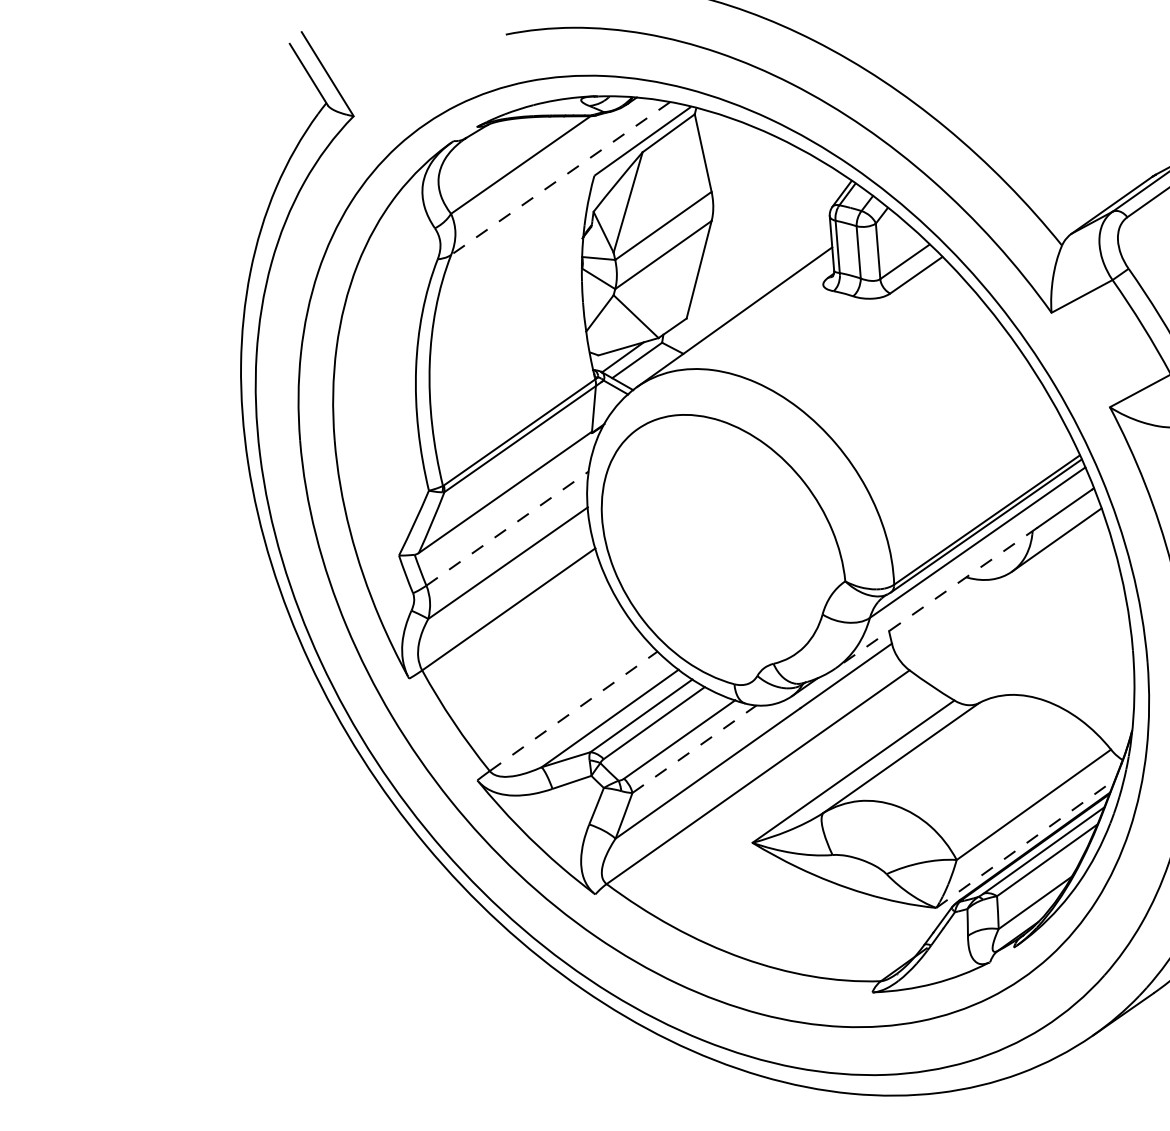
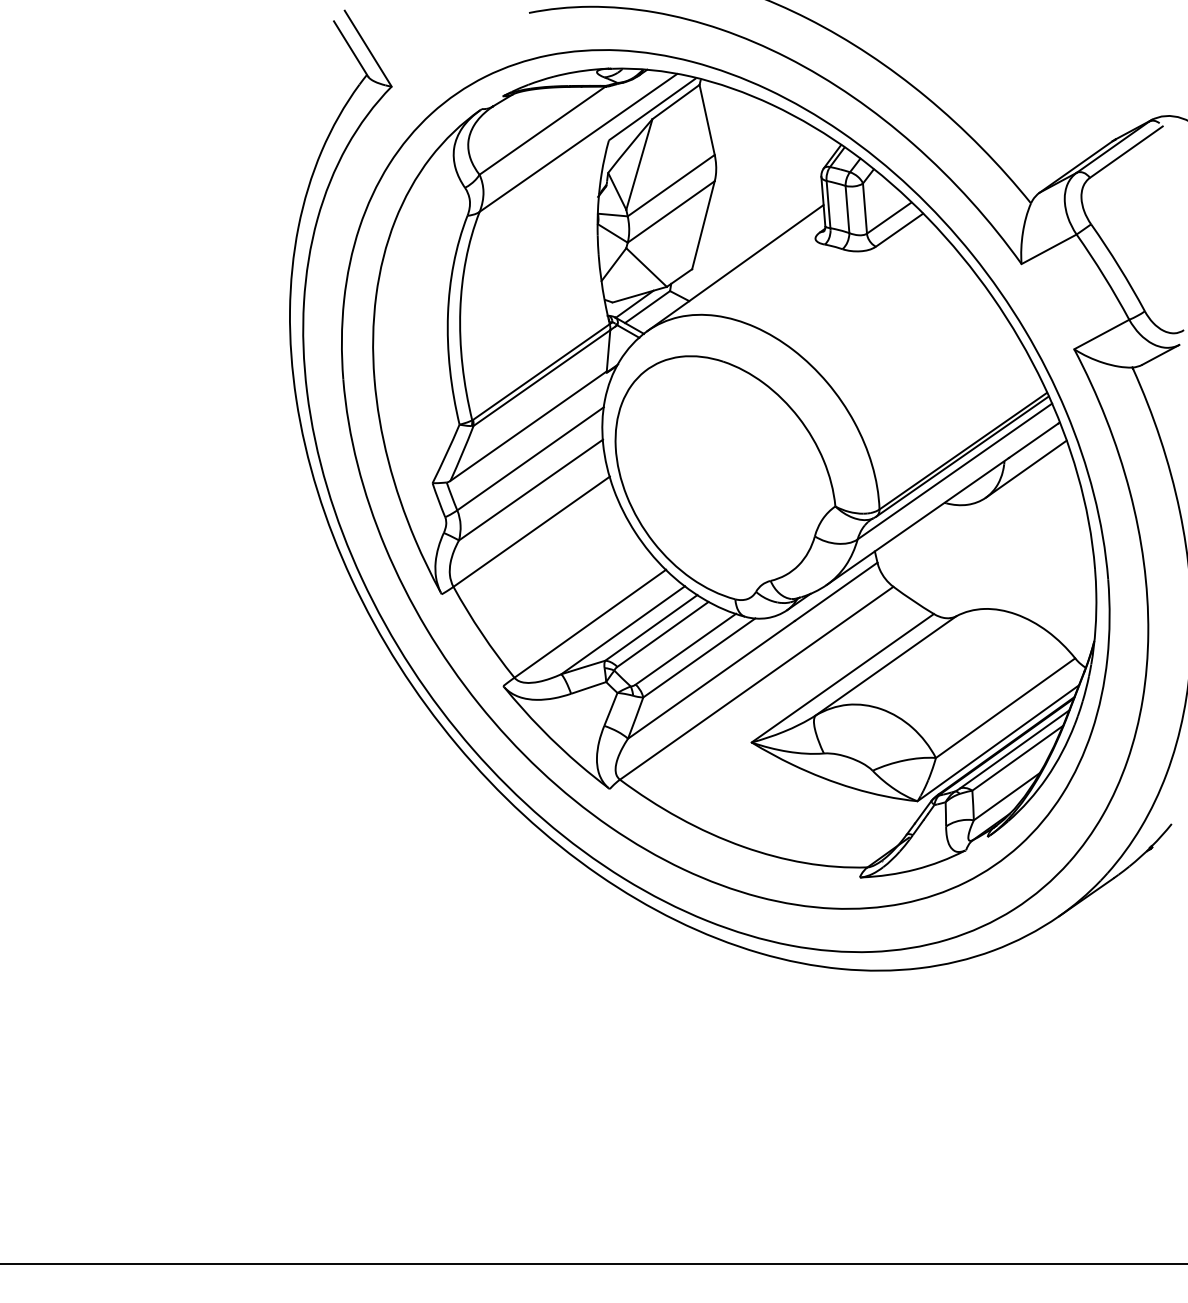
line: (560, 179) -> (578, 143), dashed -> solid
line: (507, 528) -> (530, 458), dashed -> solid
line: (936, 598) -> (917, 521), dashed -> solid
line: (573, 711) -> (590, 623), dashed -> solid
line: (694, 748) -> (699, 657), dashed -> solid
line: (1026, 843) -> (998, 743), dashed -> solid

